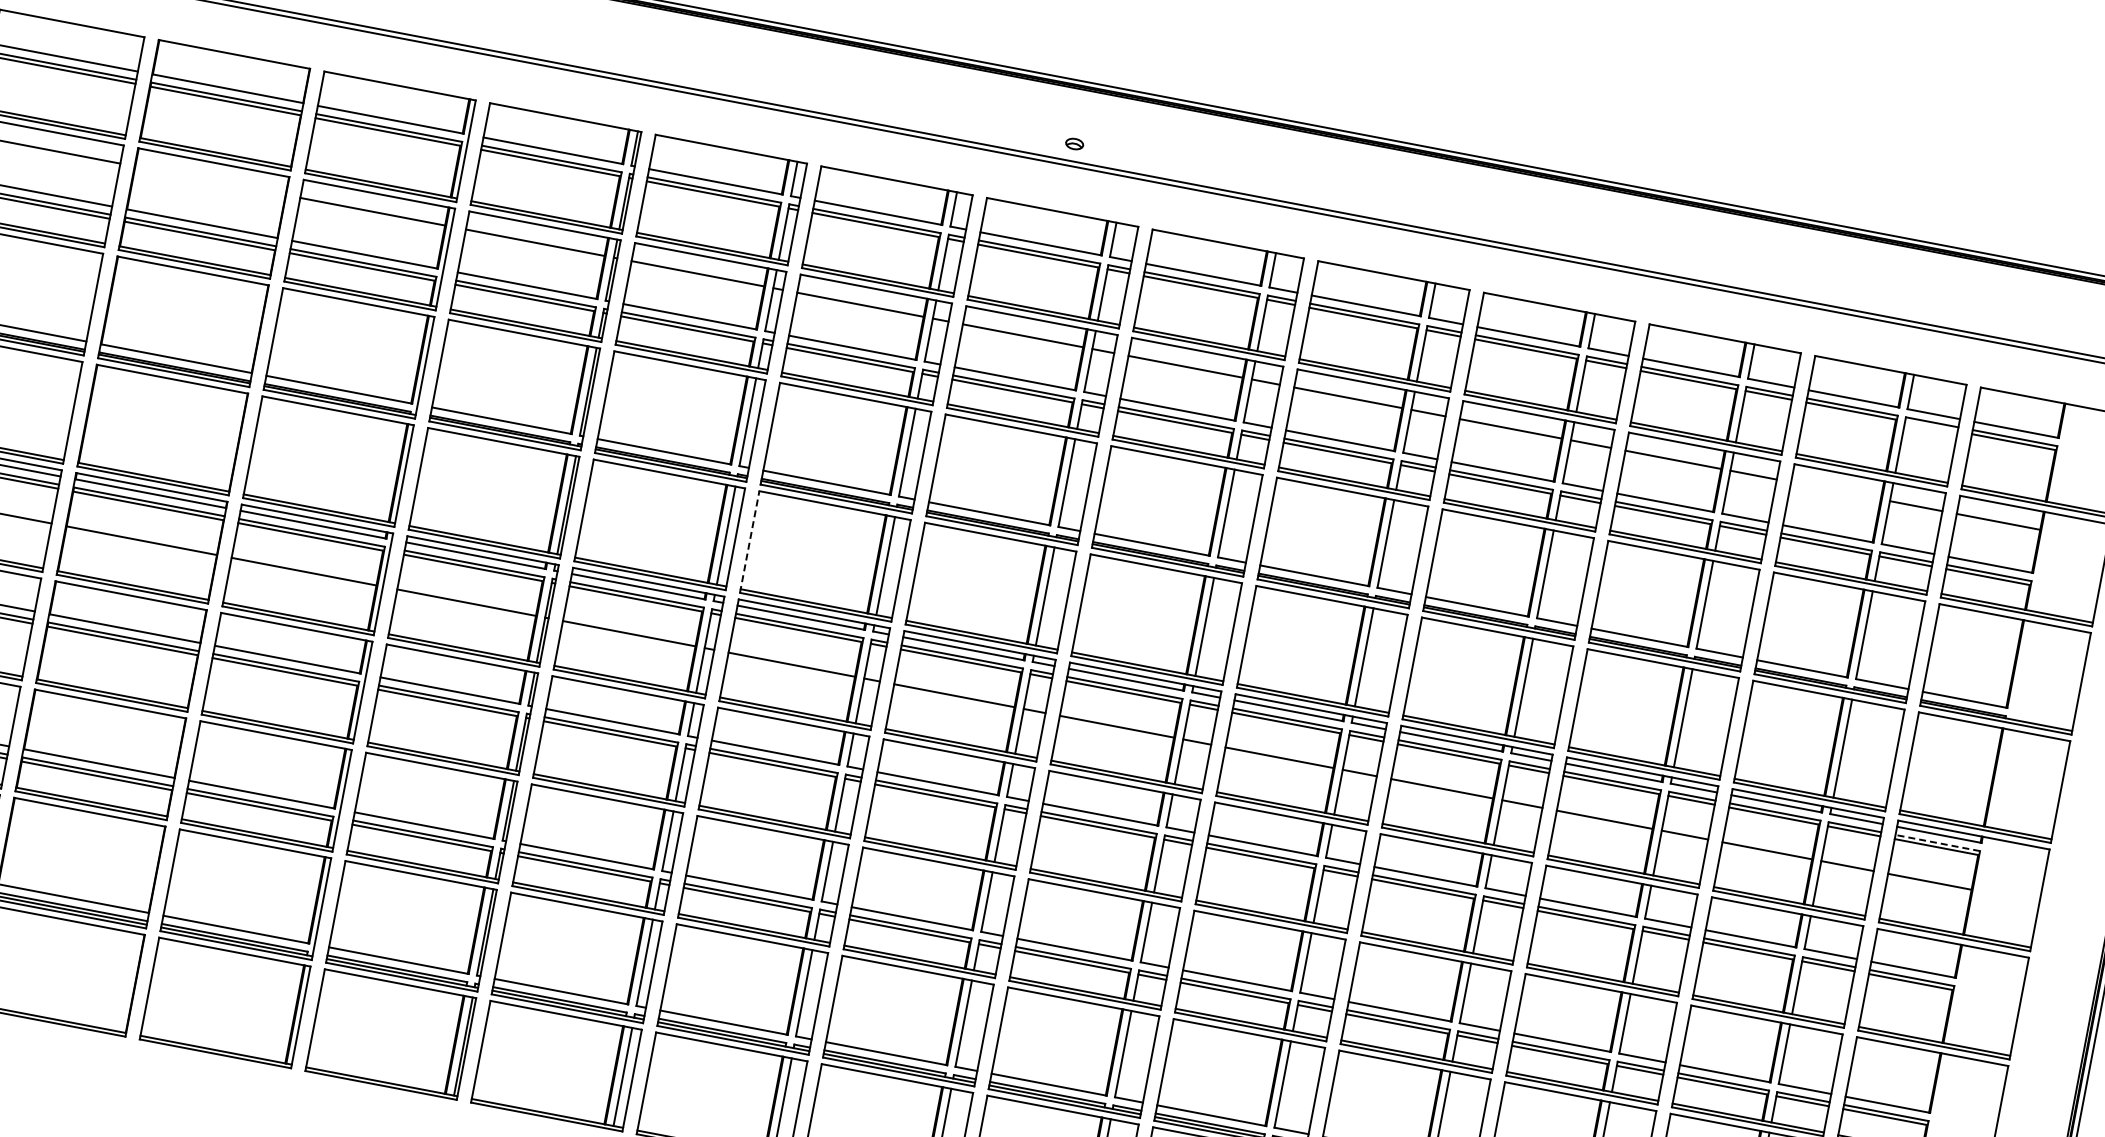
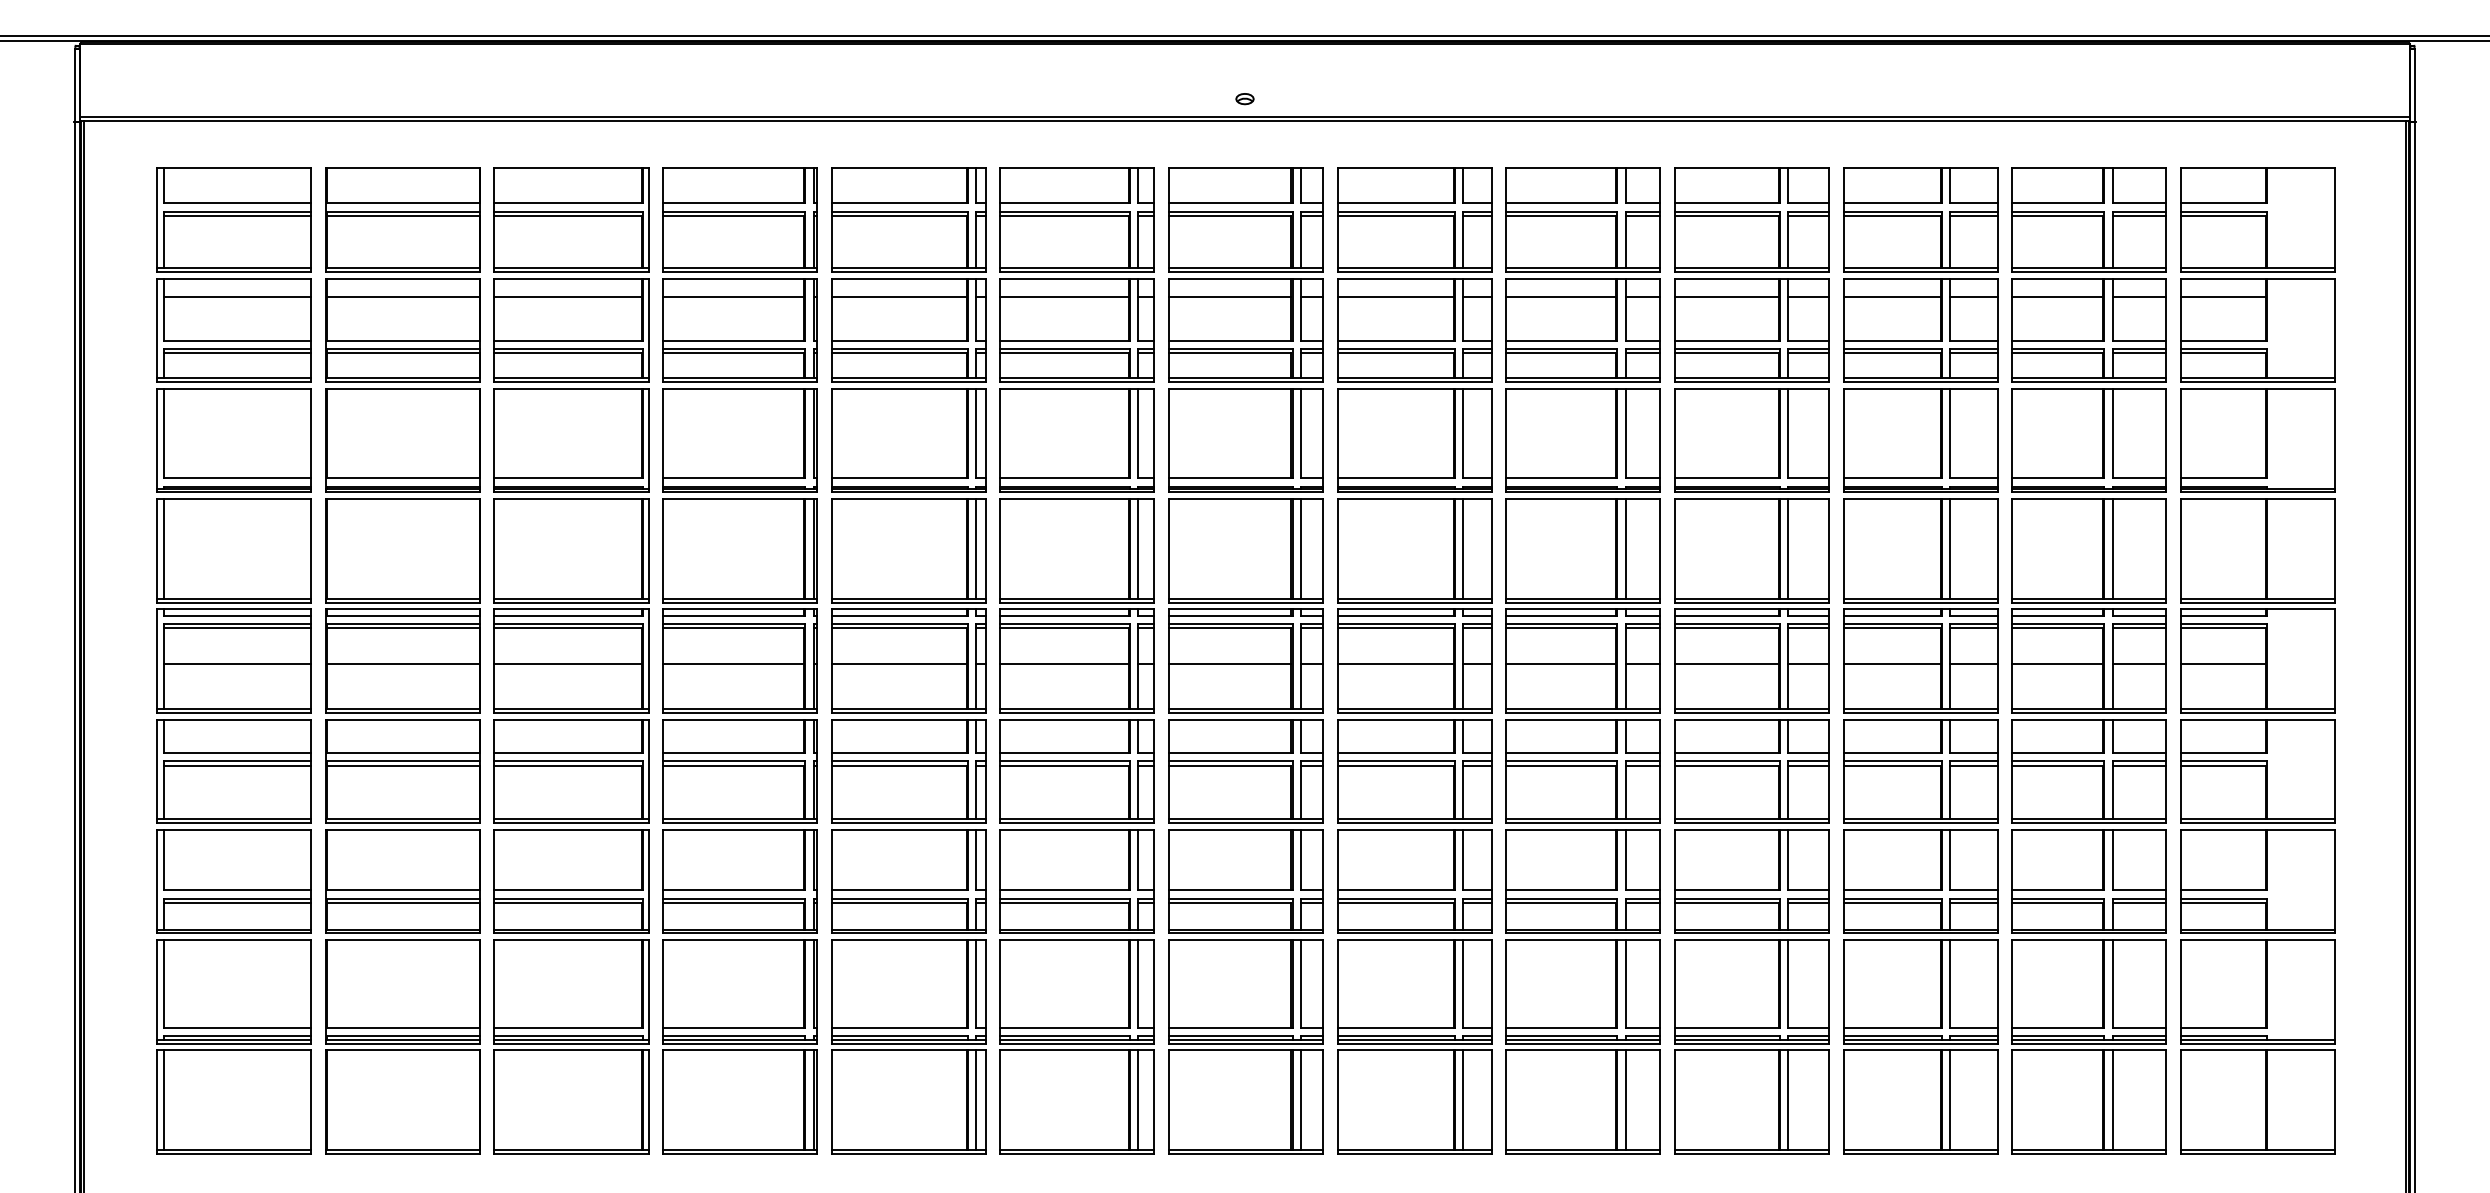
line: (209, 181) -> (402, 297), added
line: (1931, 426) -> (2139, 215), added
line: (1835, 491) -> (2057, 297), added
line: (749, 541) -> (1000, 550), dashed -> solid
line: (1937, 842) -> (2223, 623), dashed -> solid

